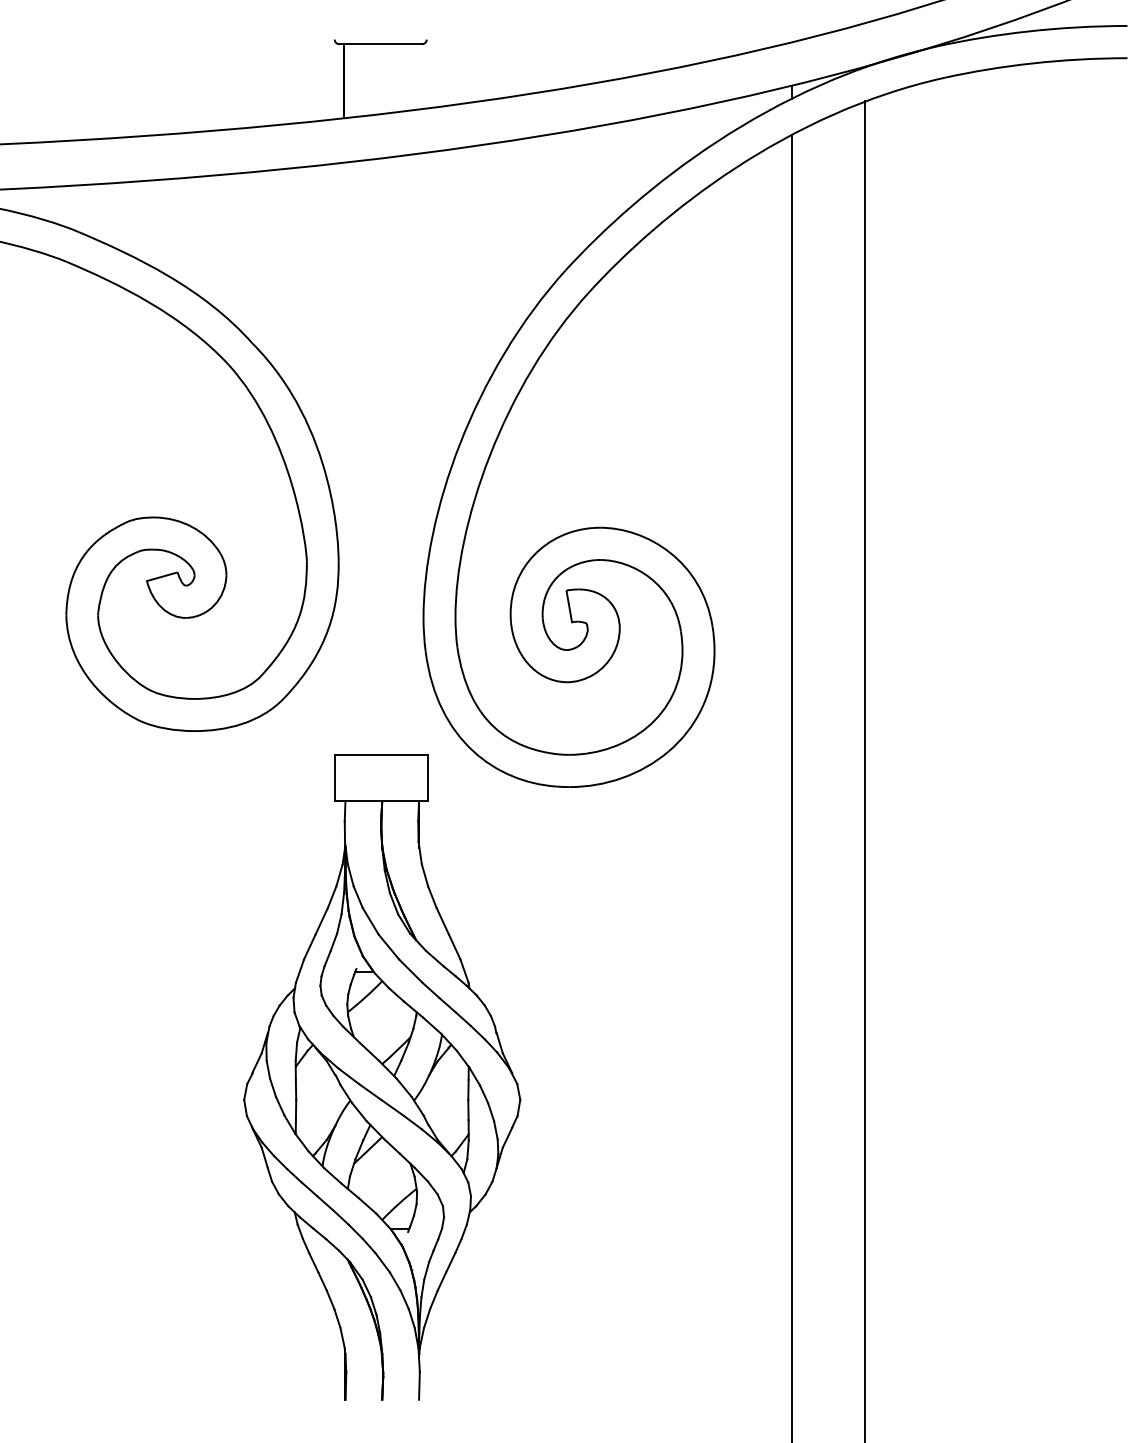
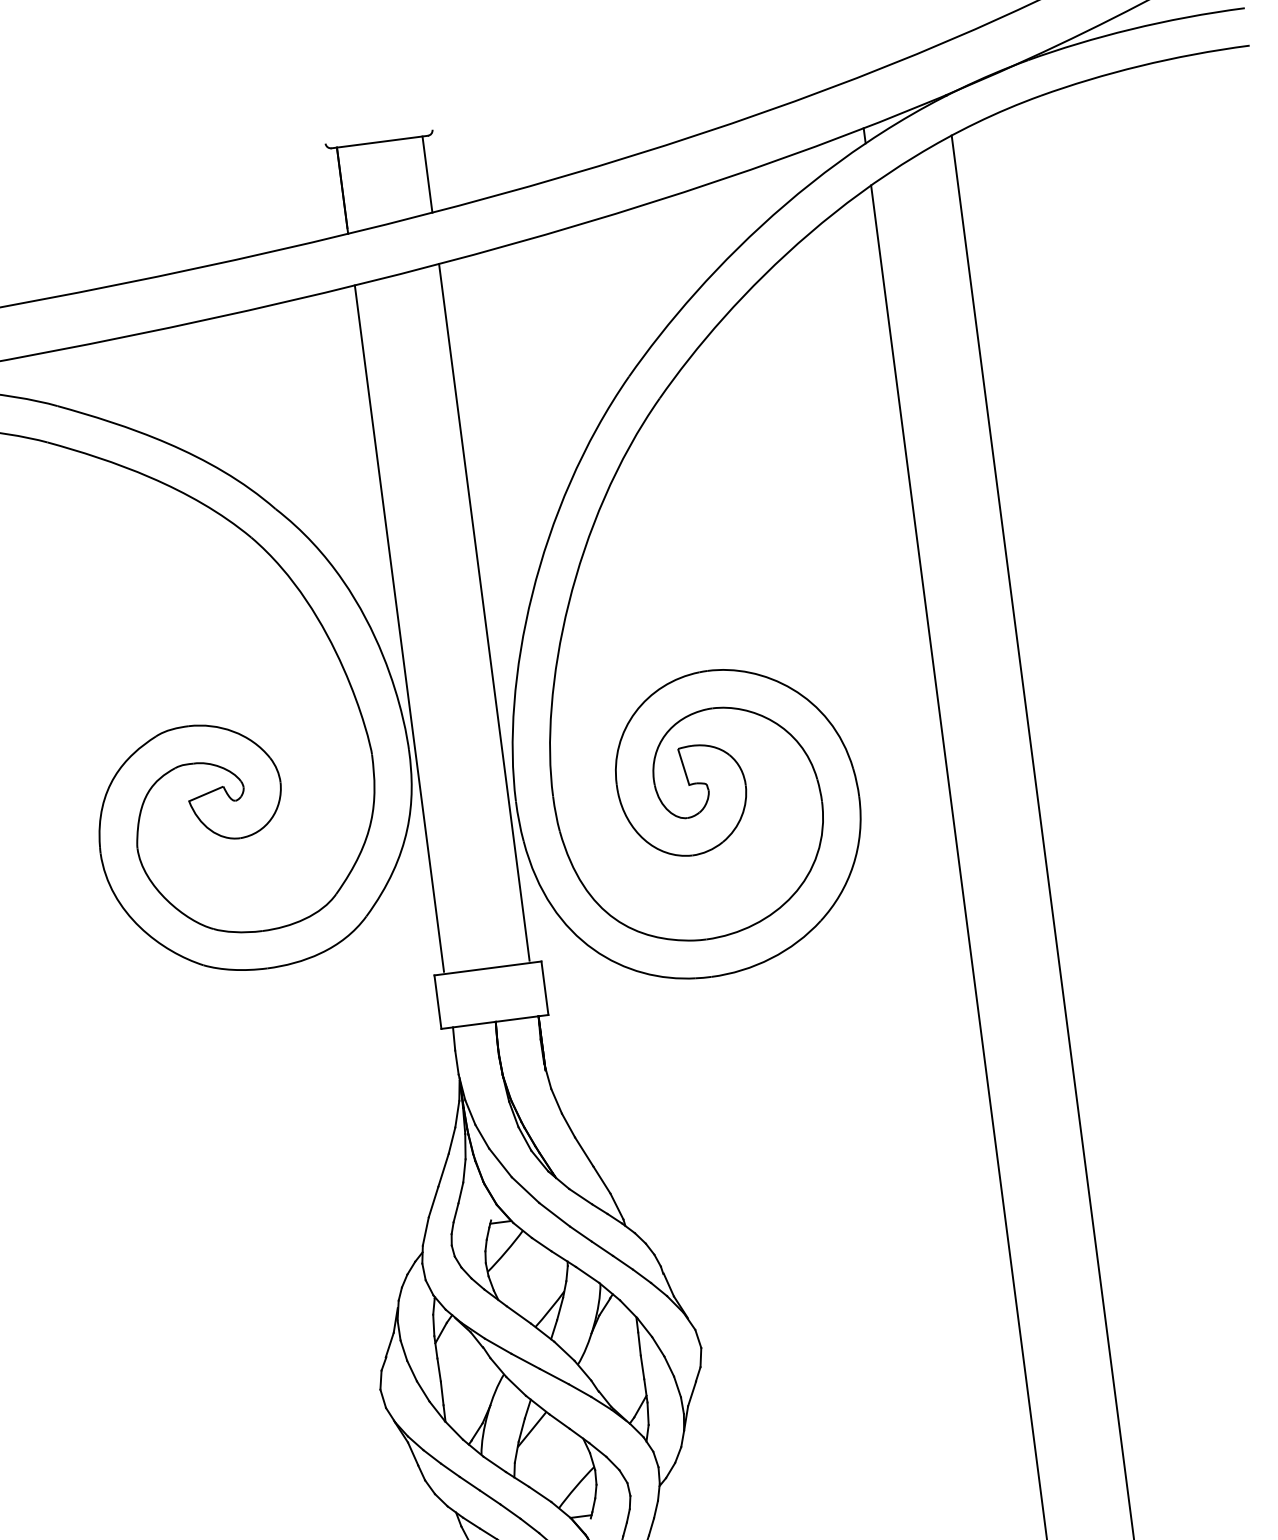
line: (417, 76) -> (427, 174), added
line: (417, 453) -> (484, 612), added
line: (343, 457) -> (398, 628), added

